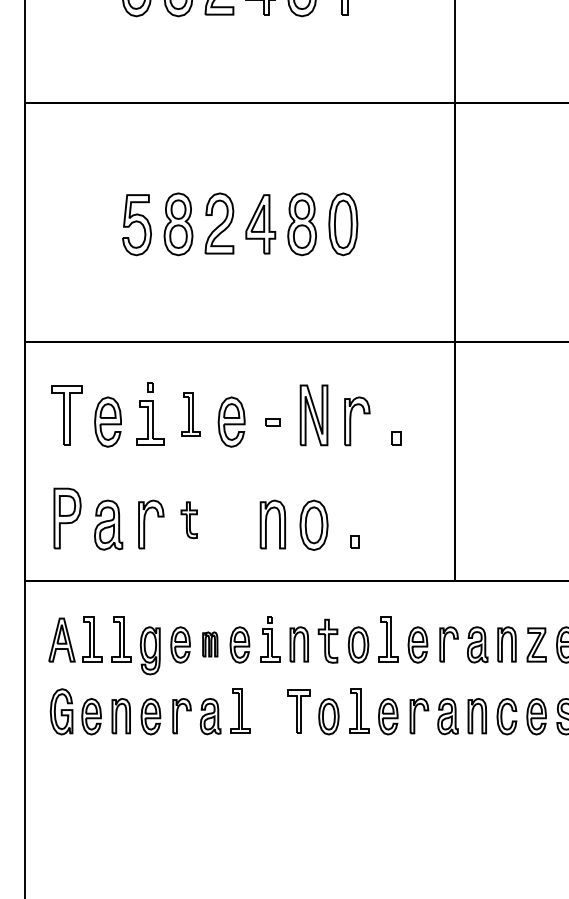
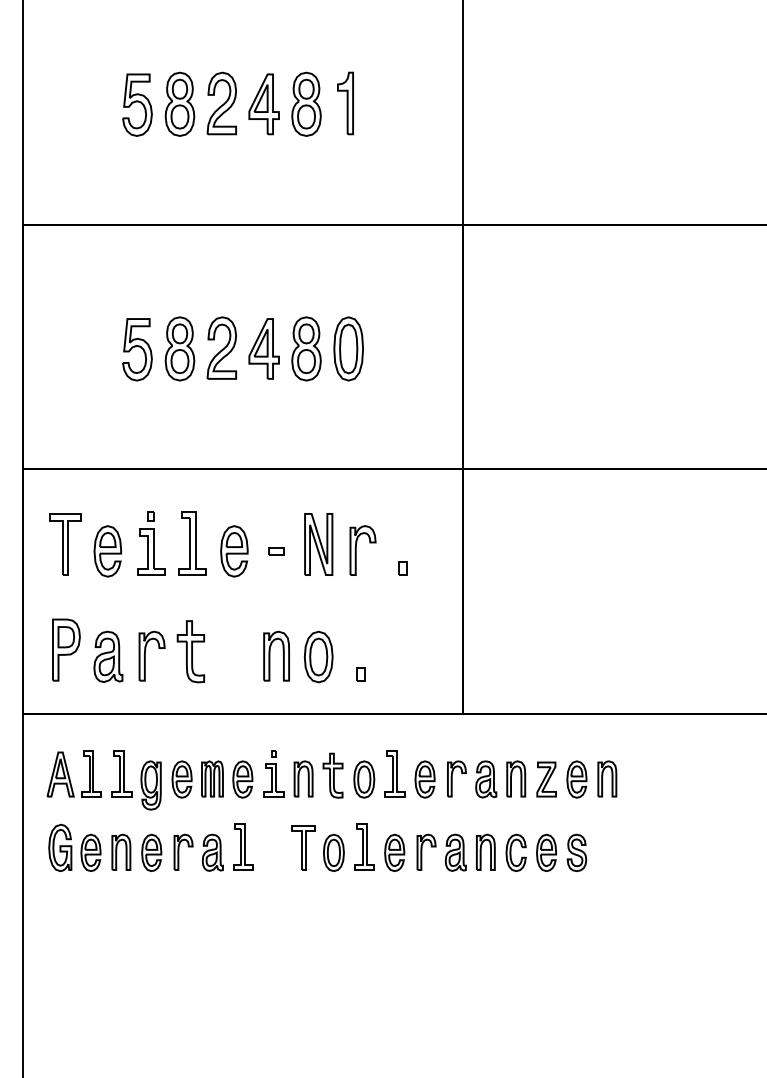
part: (190, 414) -> (192, 543), size x1.43
part: (188, 519) -> (190, 651), size x1.67
part: (210, 643) -> (212, 778), size x1.43

